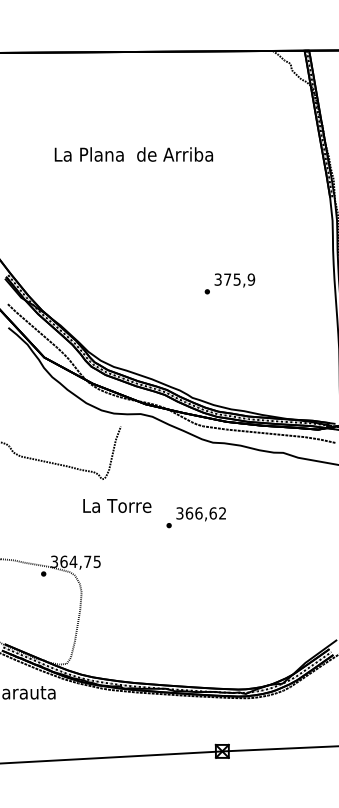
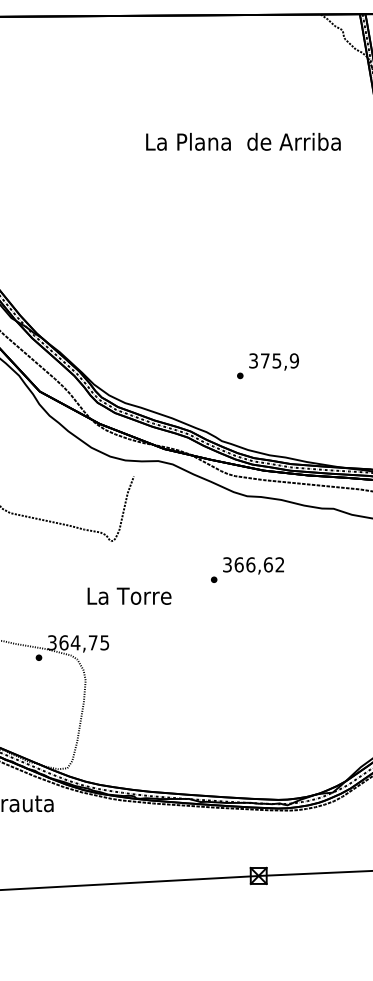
text: (133, 154) -> (242, 141), moved
text: (229, 283) -> (267, 365), moved
text: (117, 505) -> (129, 595), moved
text: (195, 517) -> (246, 569), moved

